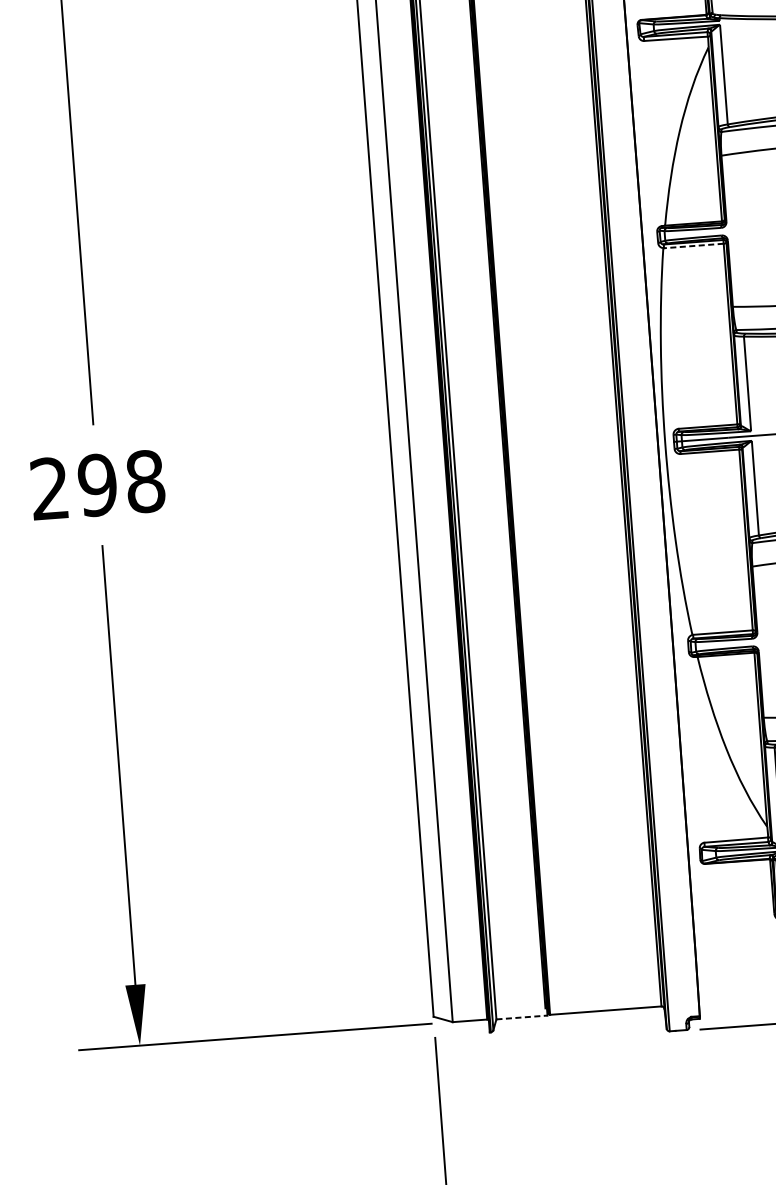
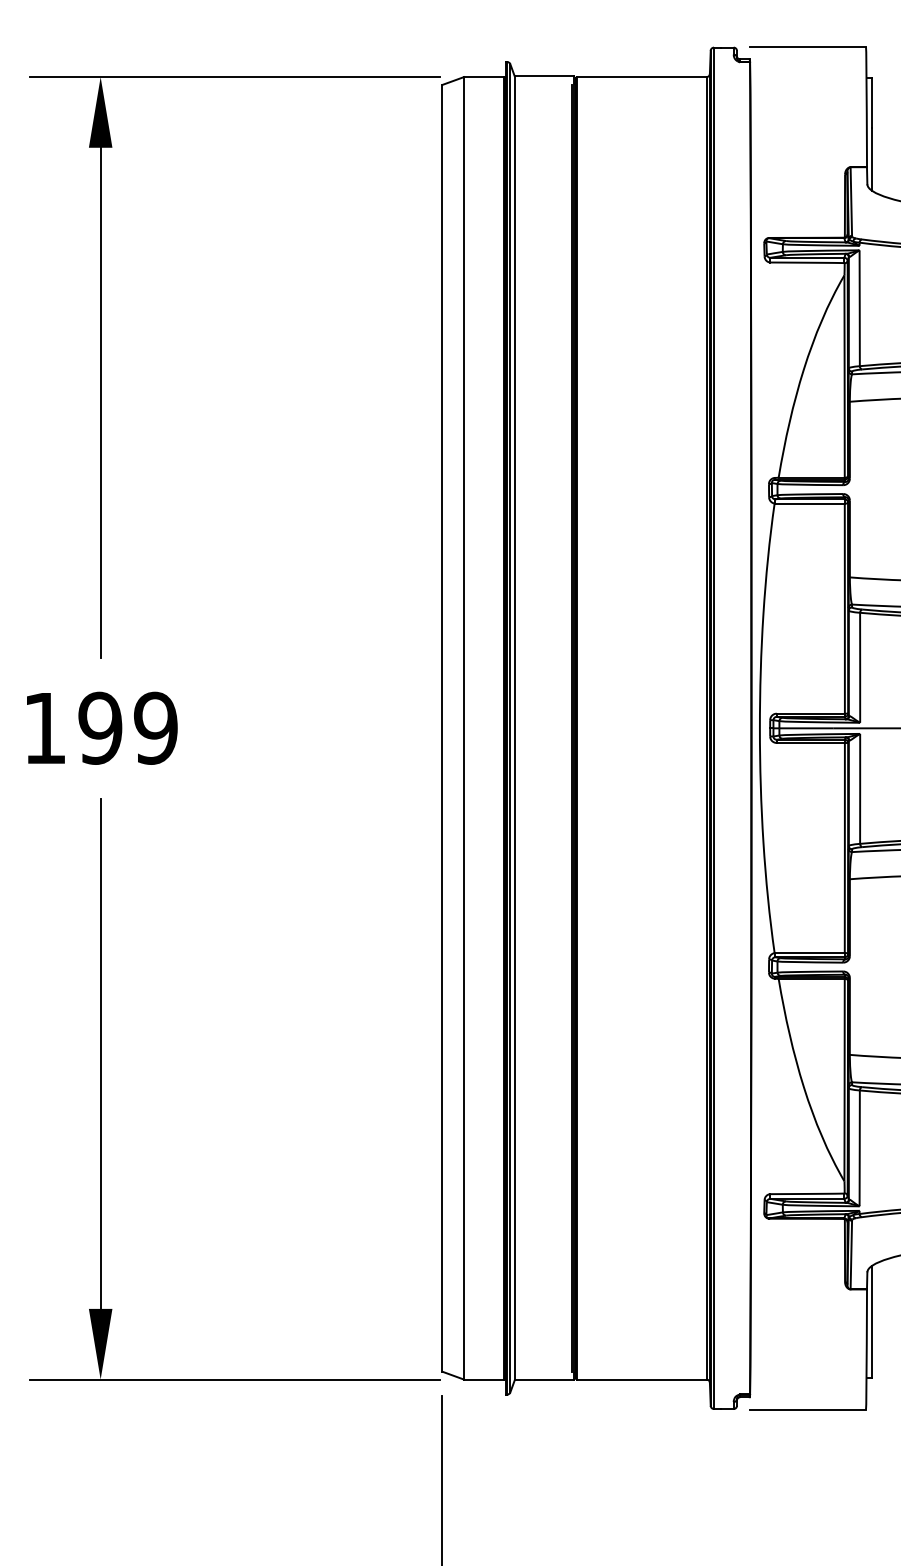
line: (694, 245) -> (810, 503), dashed -> solid
text: (97, 484) -> (100, 727), 298 -> 199
line: (522, 1017) -> (544, 1380), dashed -> solid

